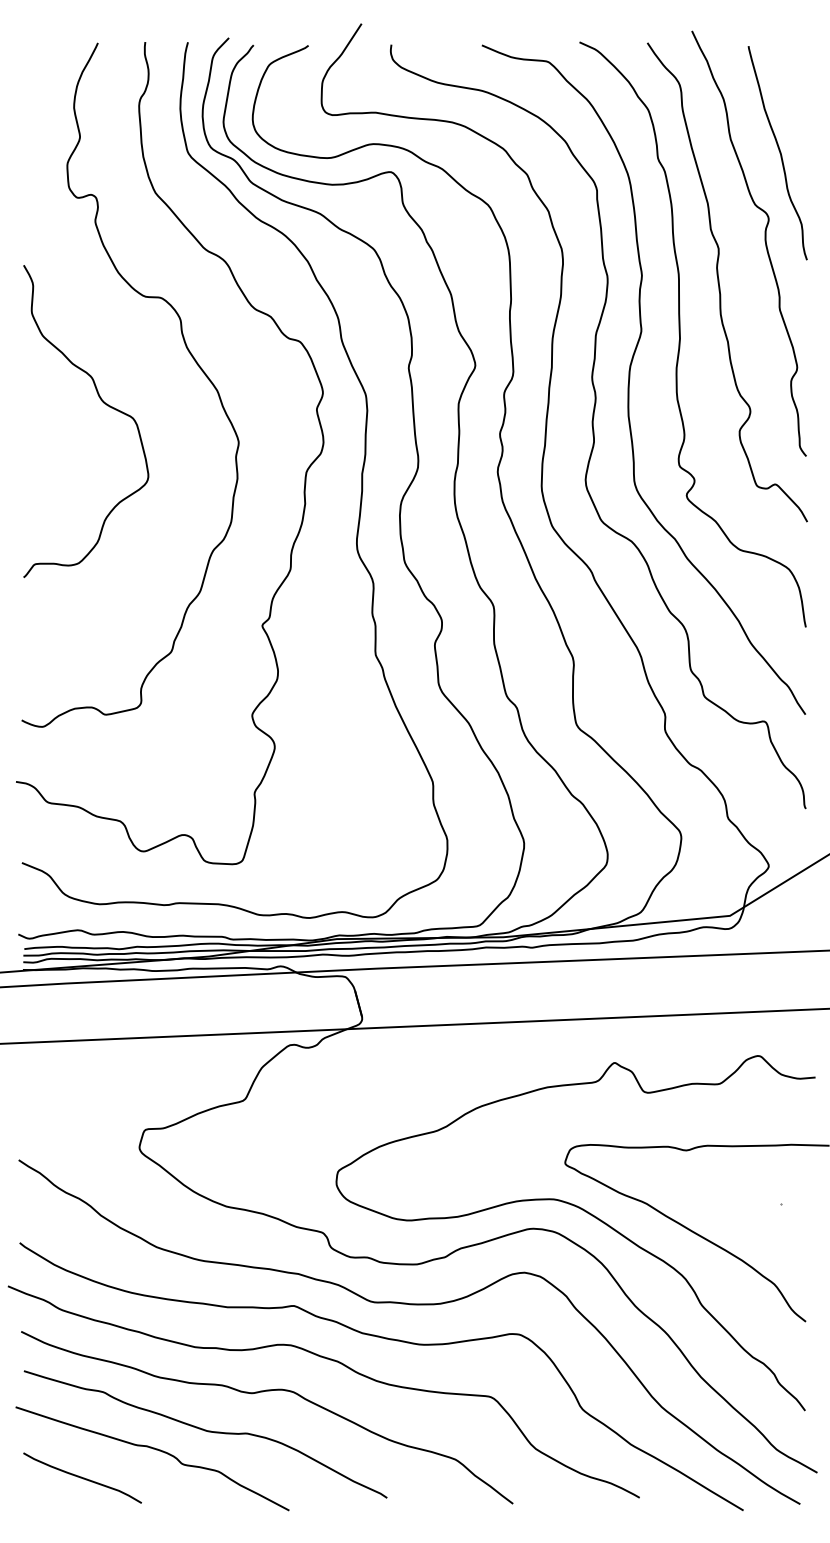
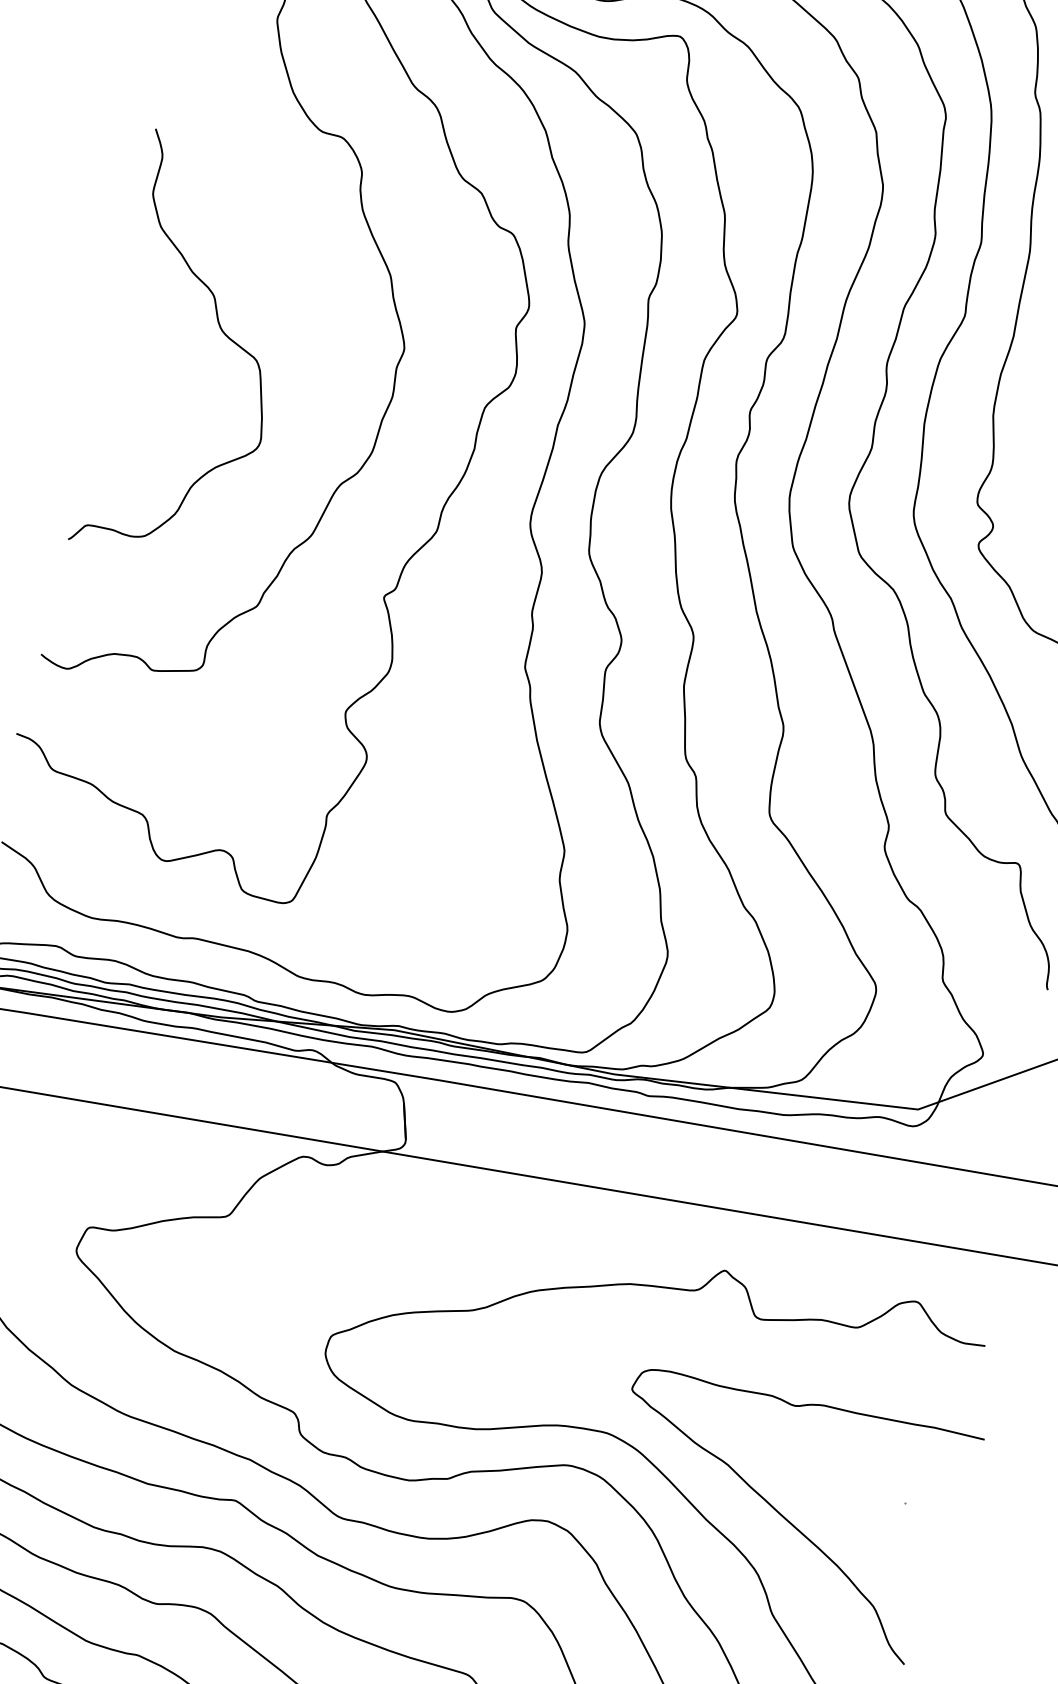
curve: (103, 403) -> (221, 332), moved

